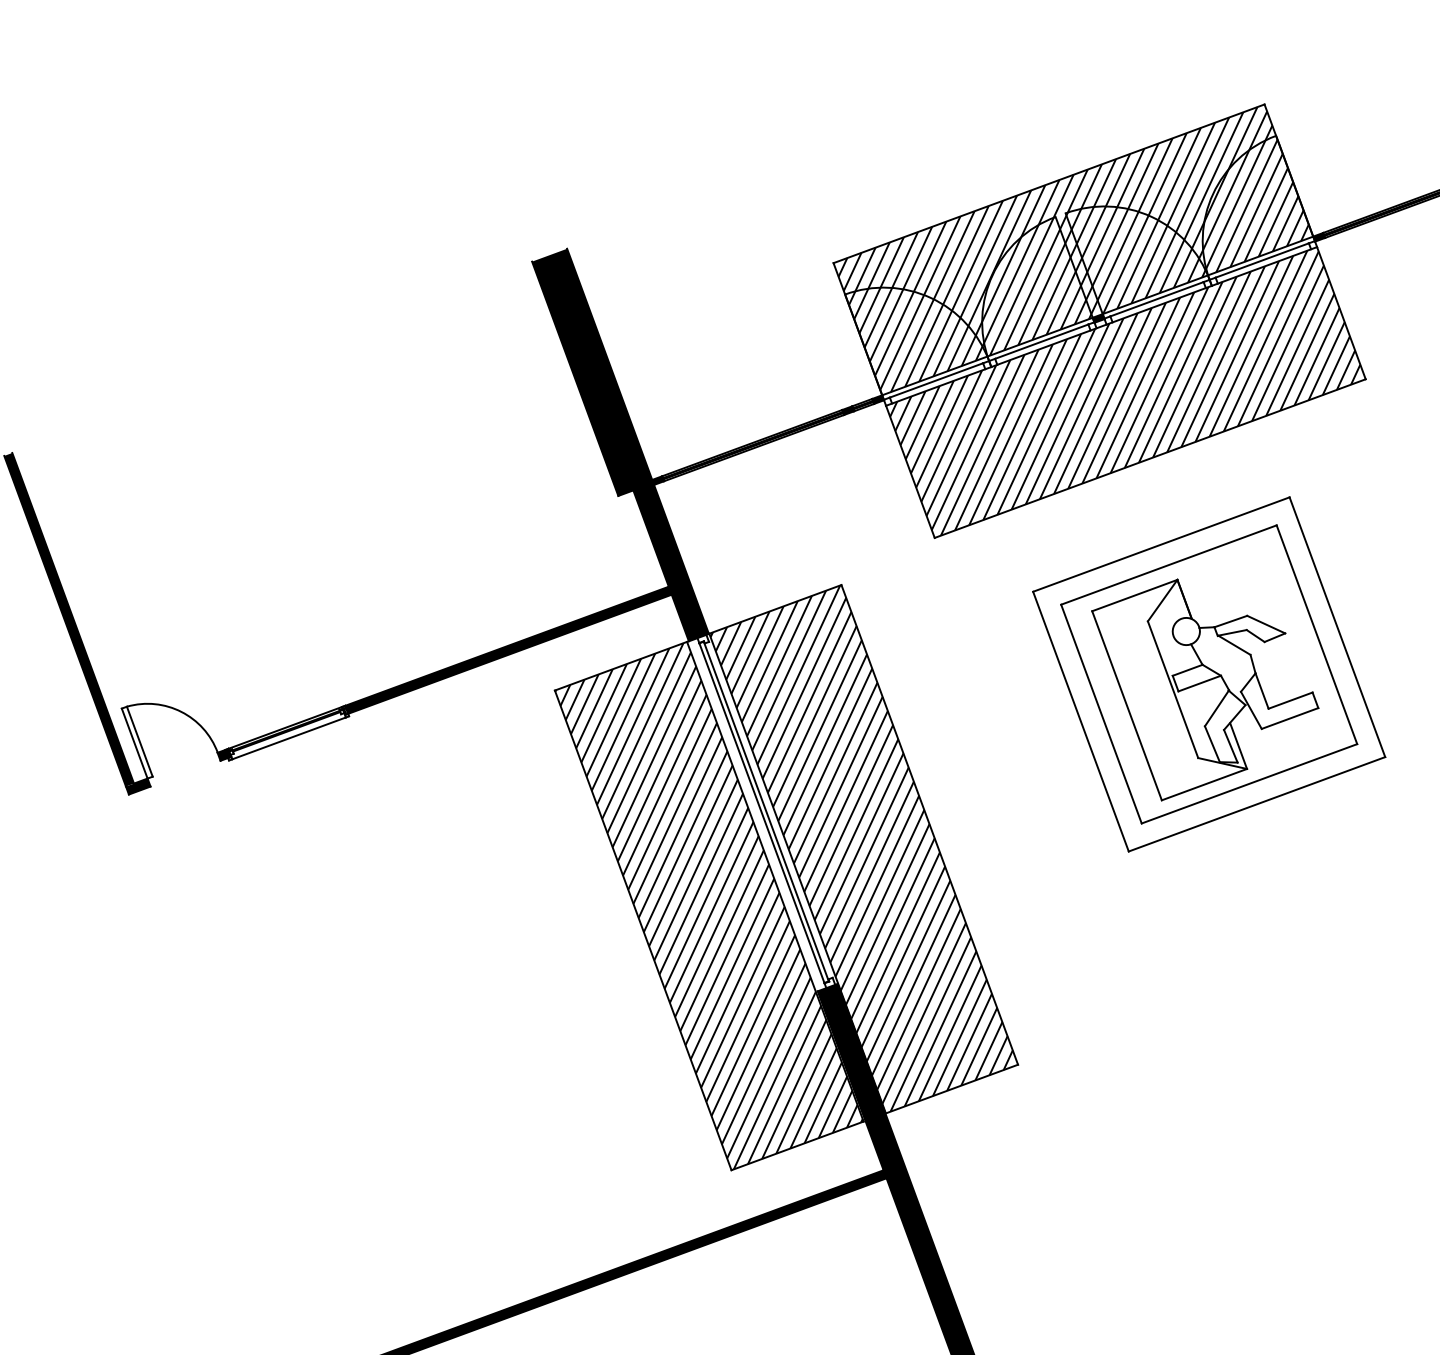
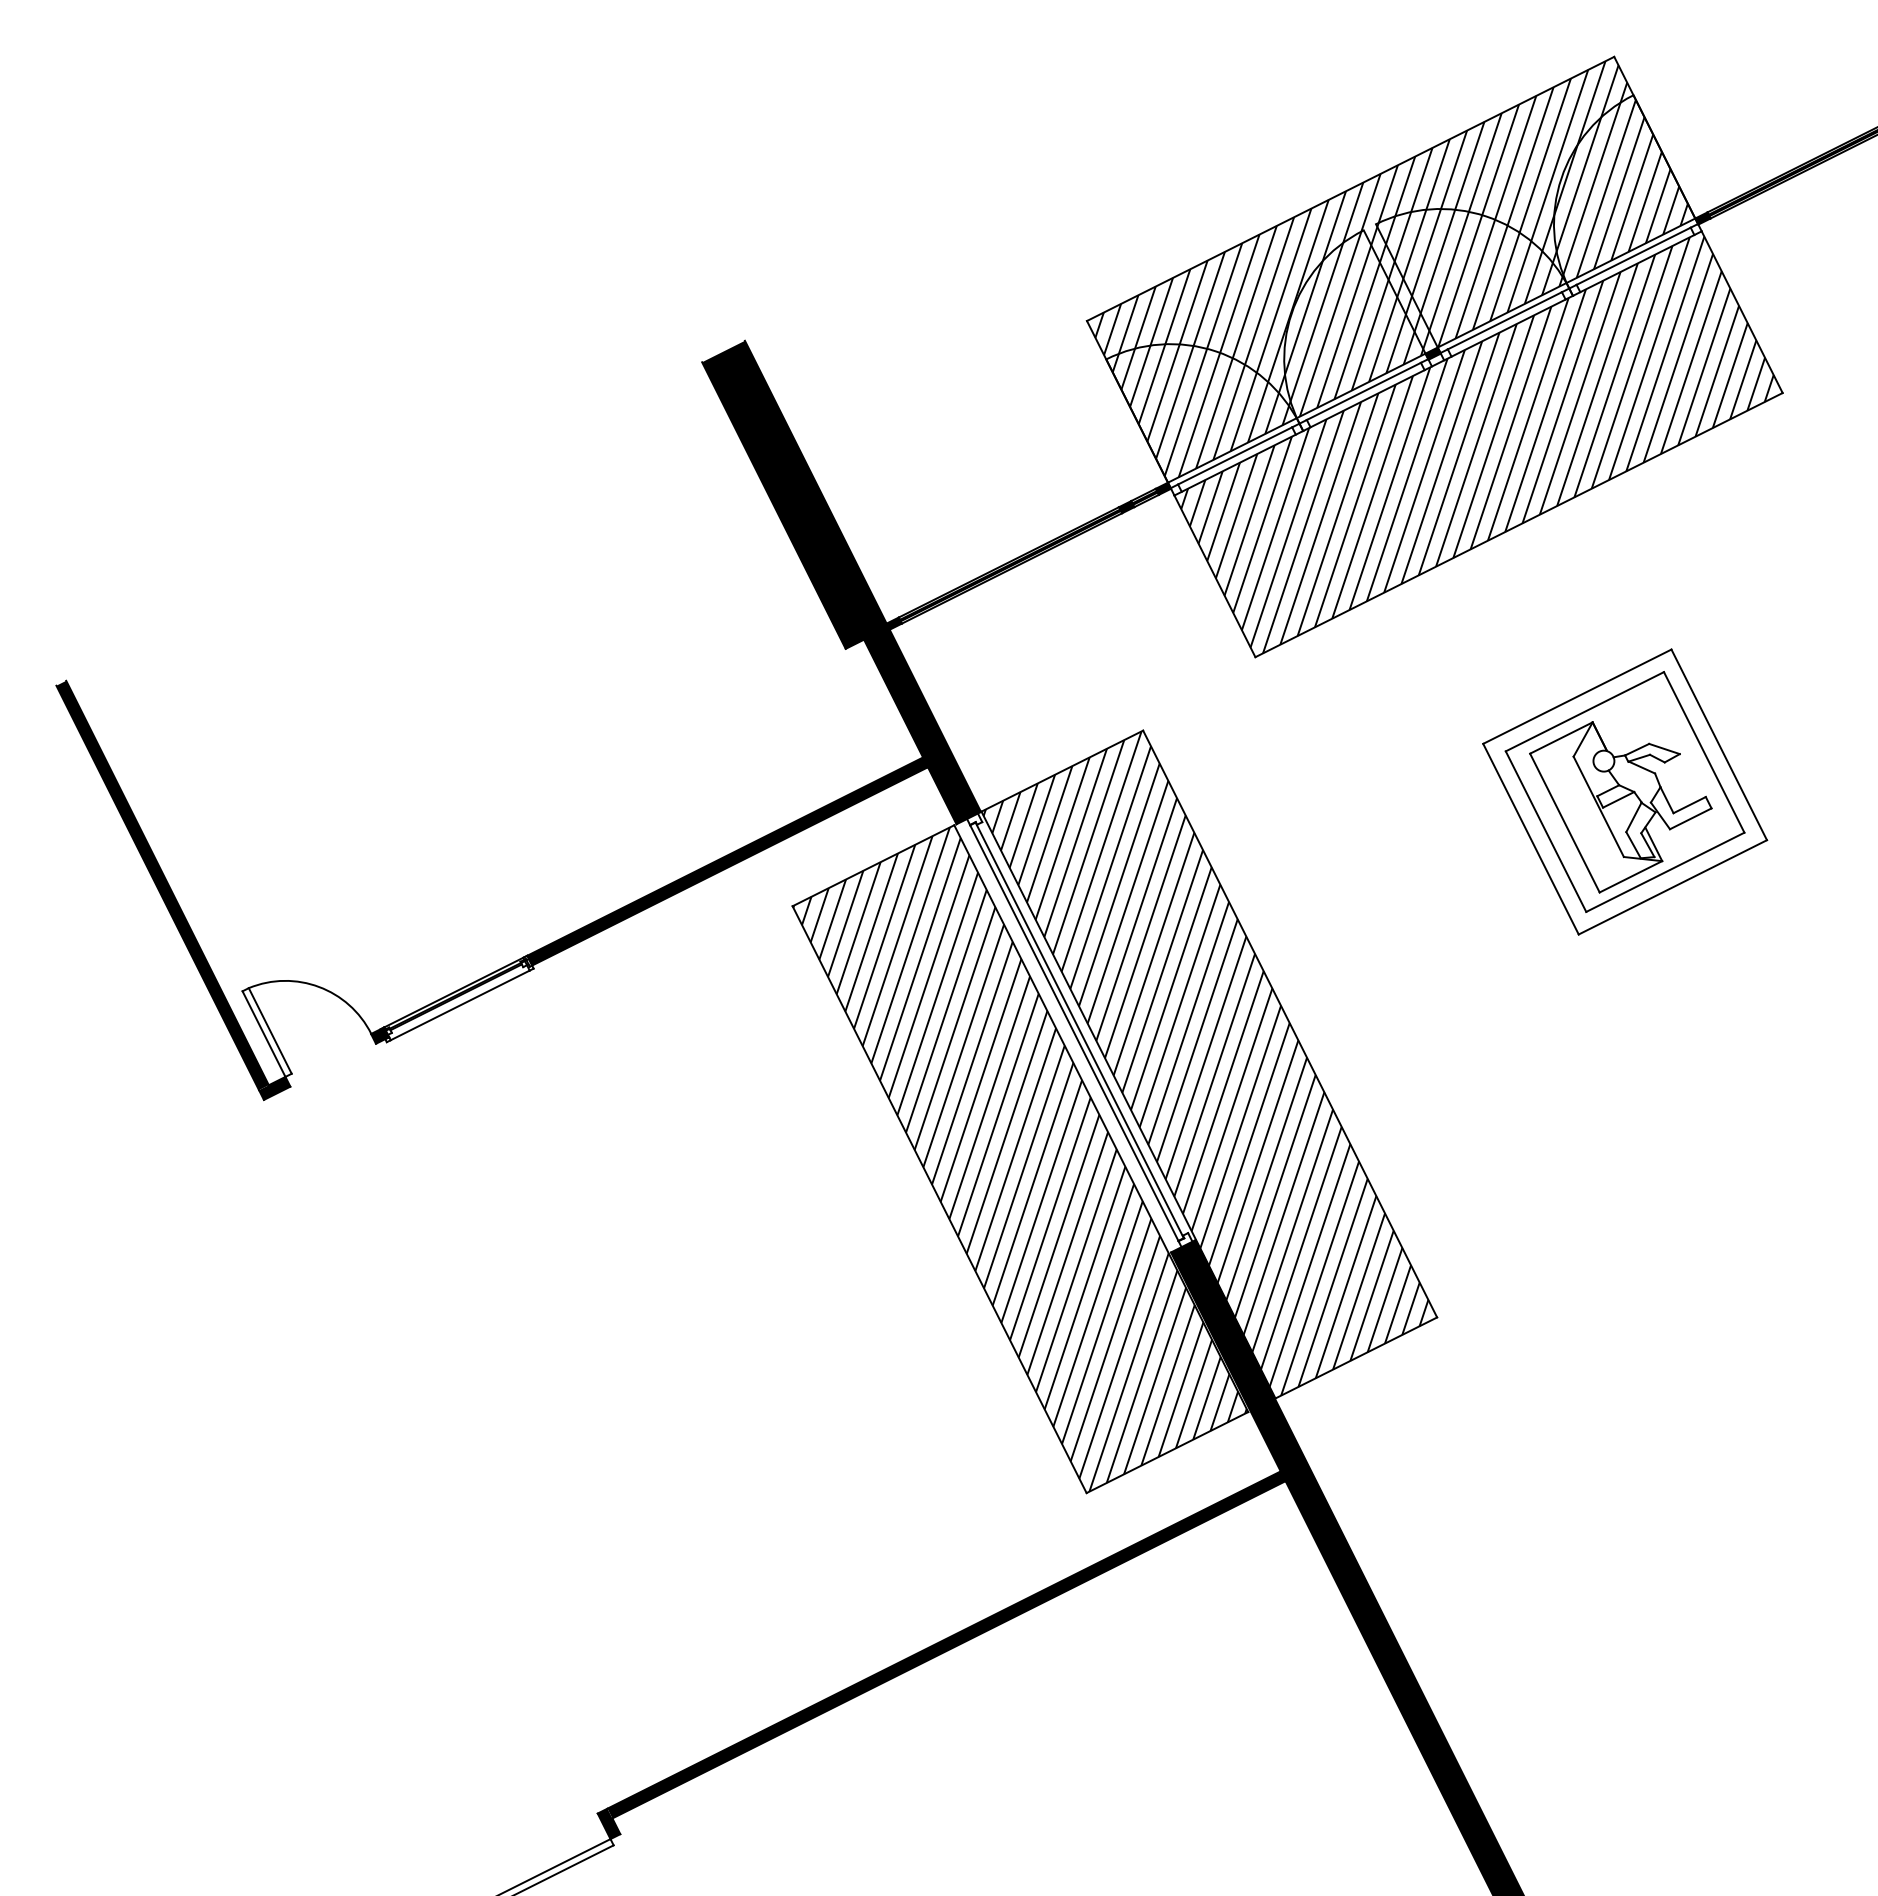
part: (1208, 673) -> (1624, 791), size x0.6

